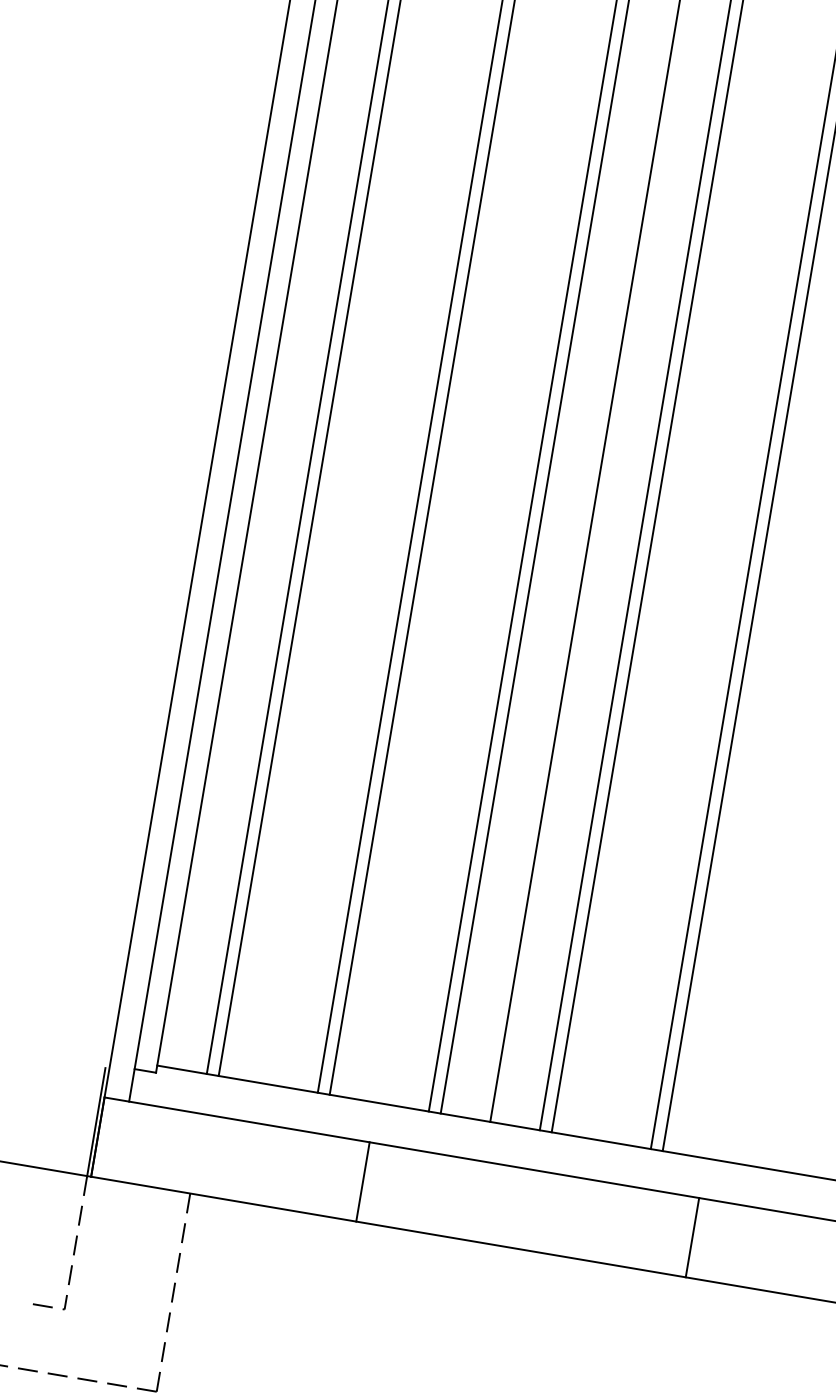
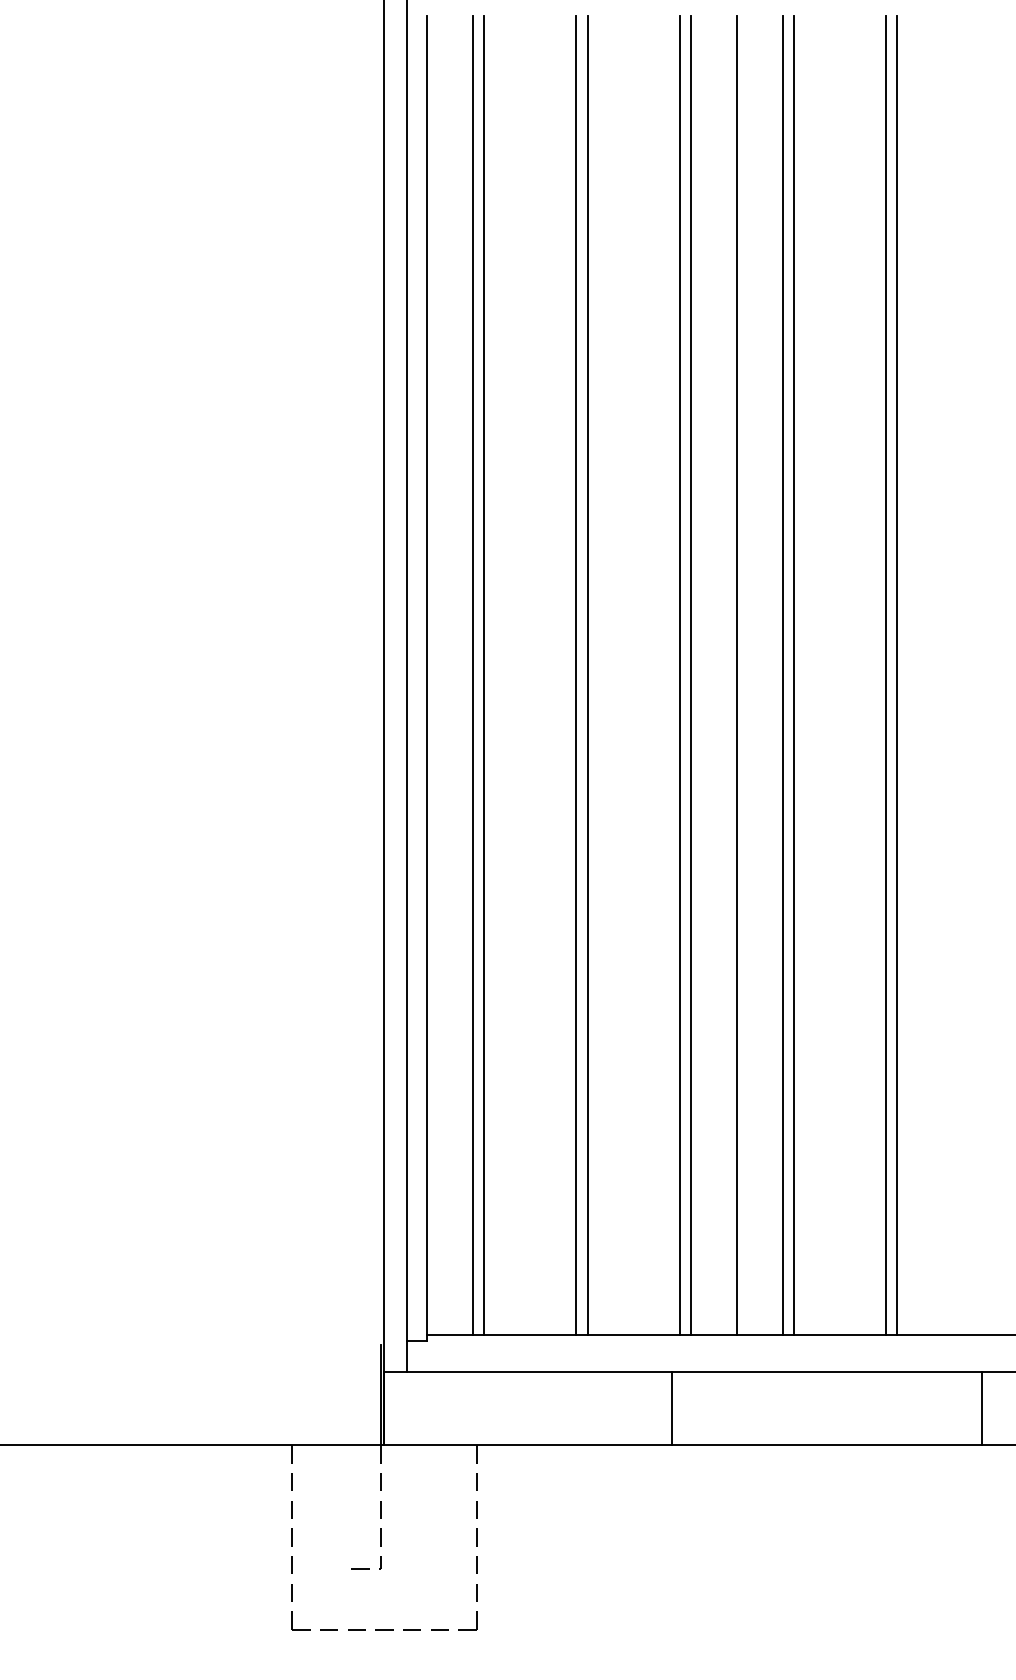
line: (362, 1181) -> (671, 1408), moved
line: (692, 1237) -> (982, 1408), moved

